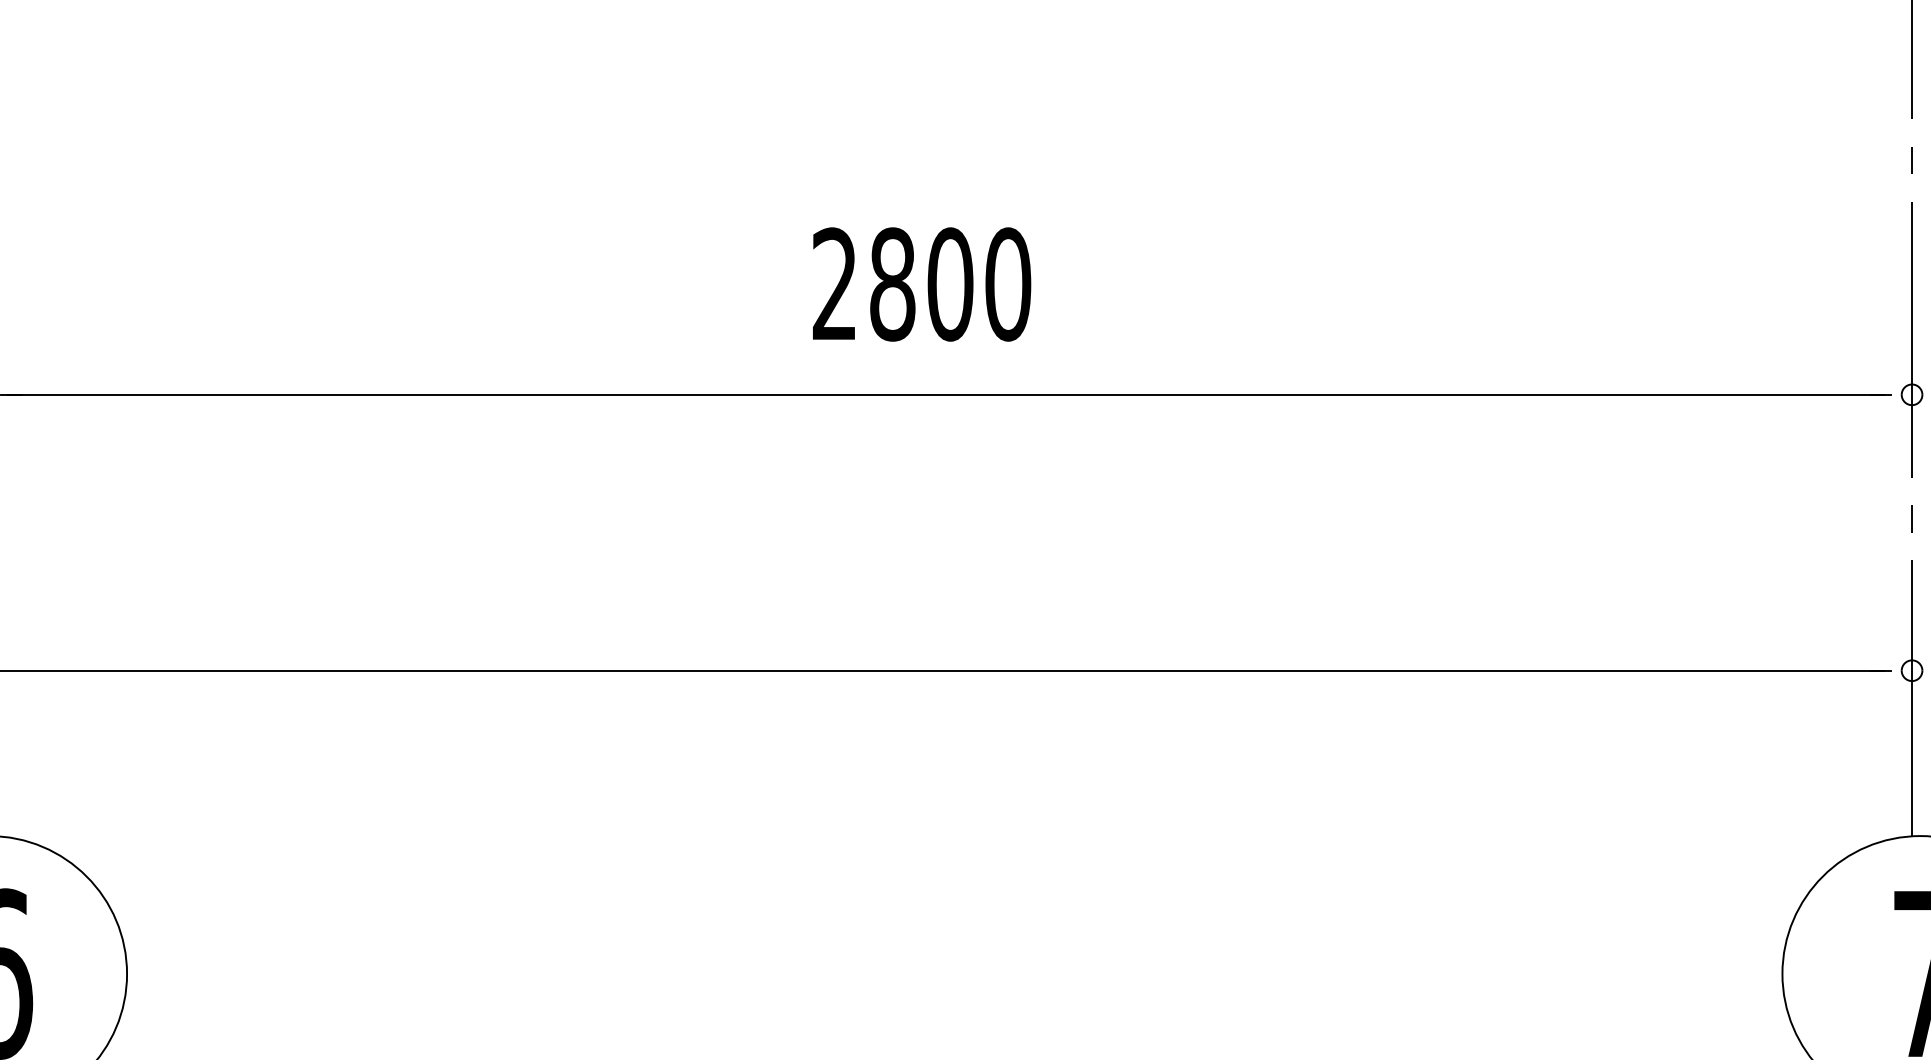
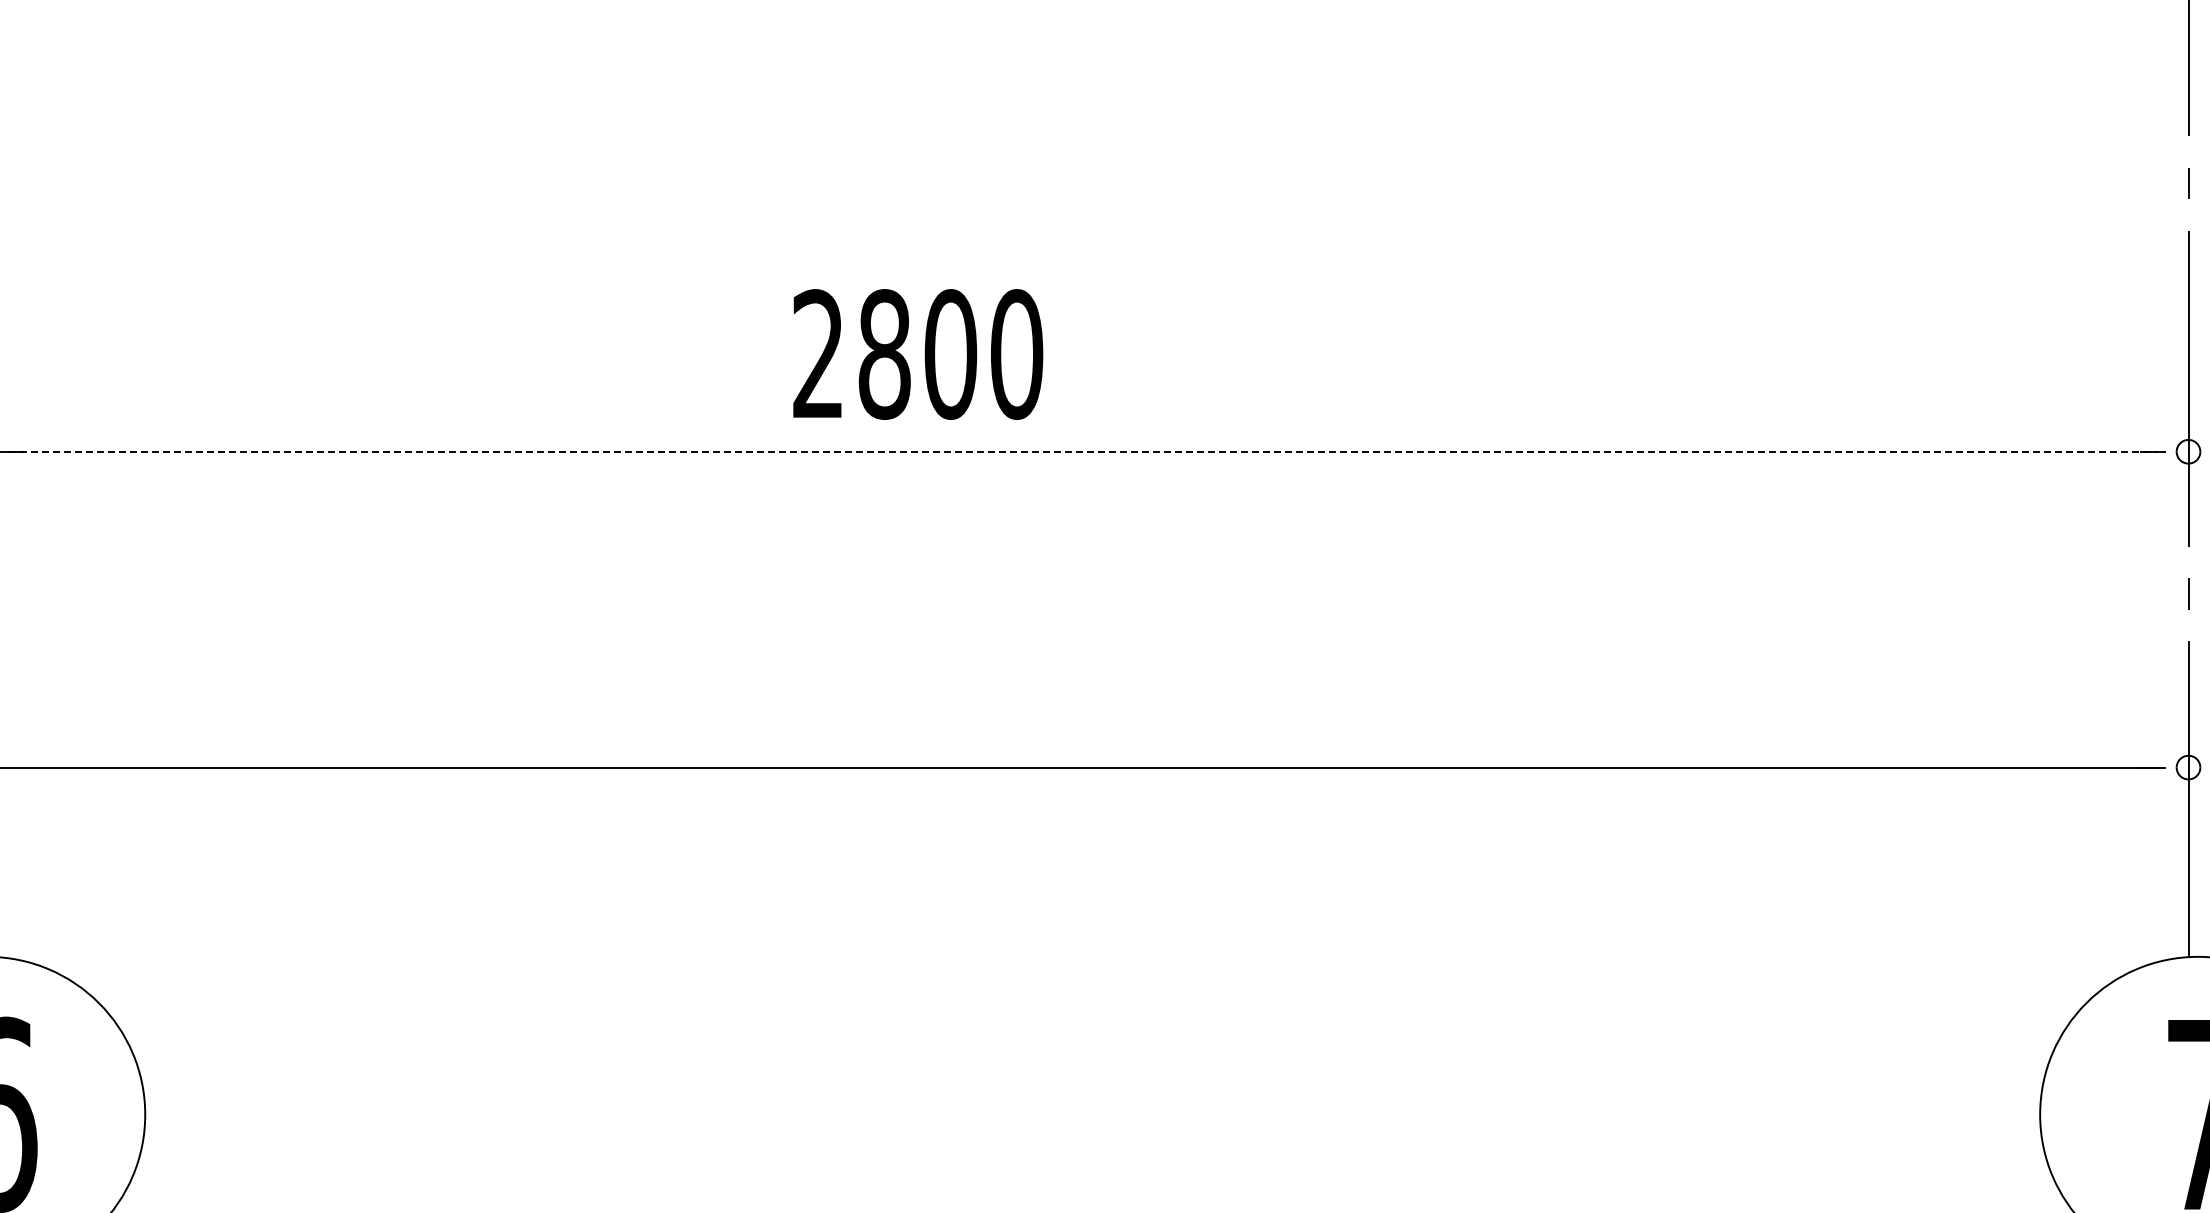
text: (922, 284) -> (918, 354), moved
line: (946, 394) -> (1083, 451), solid -> dashed

